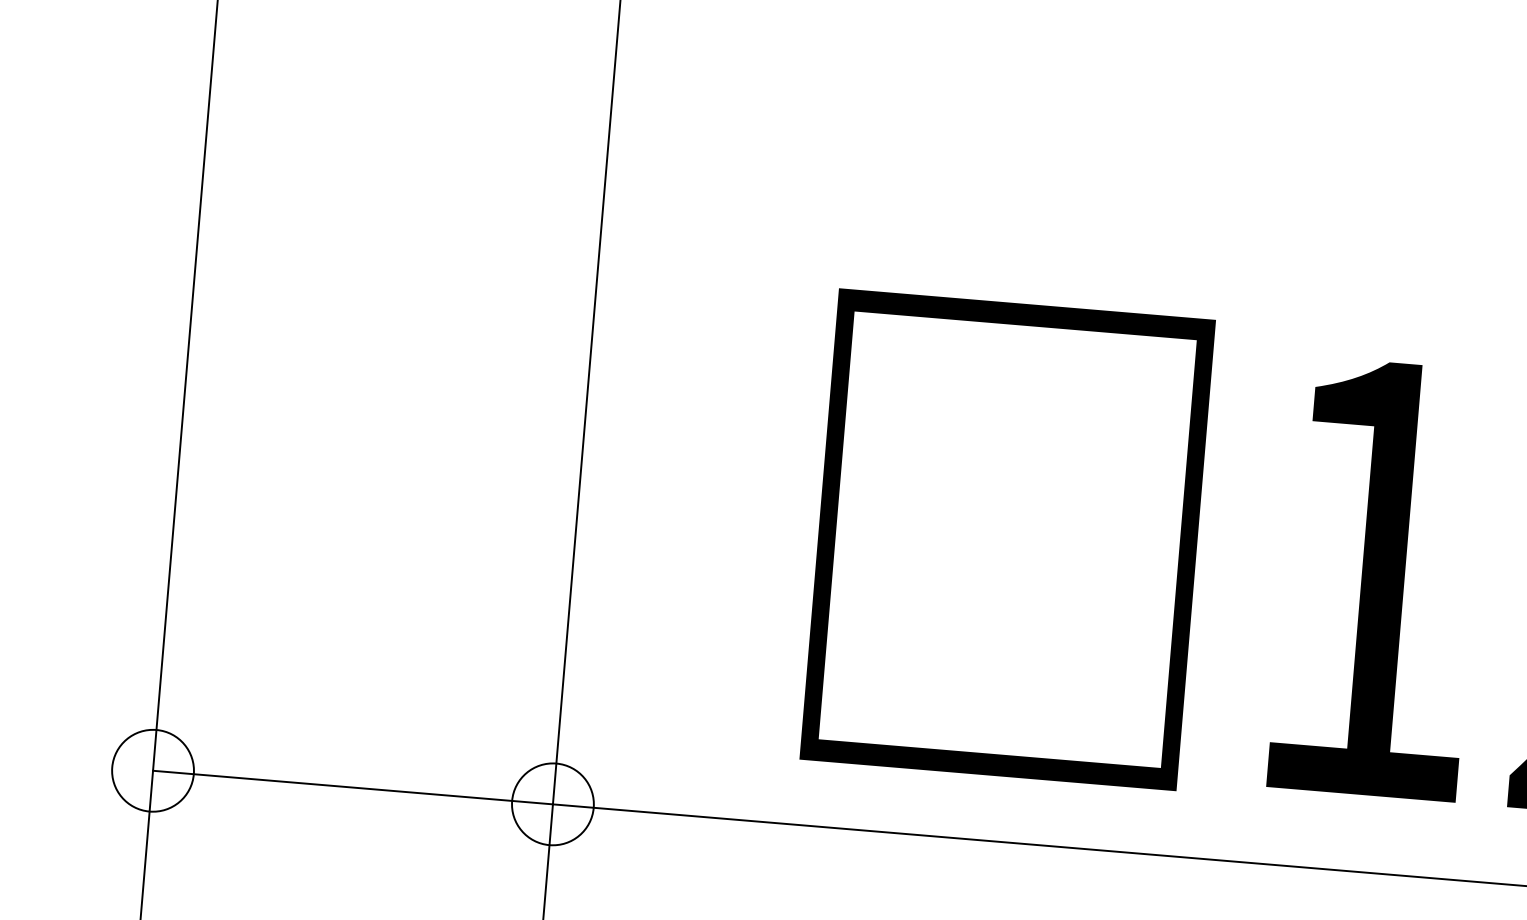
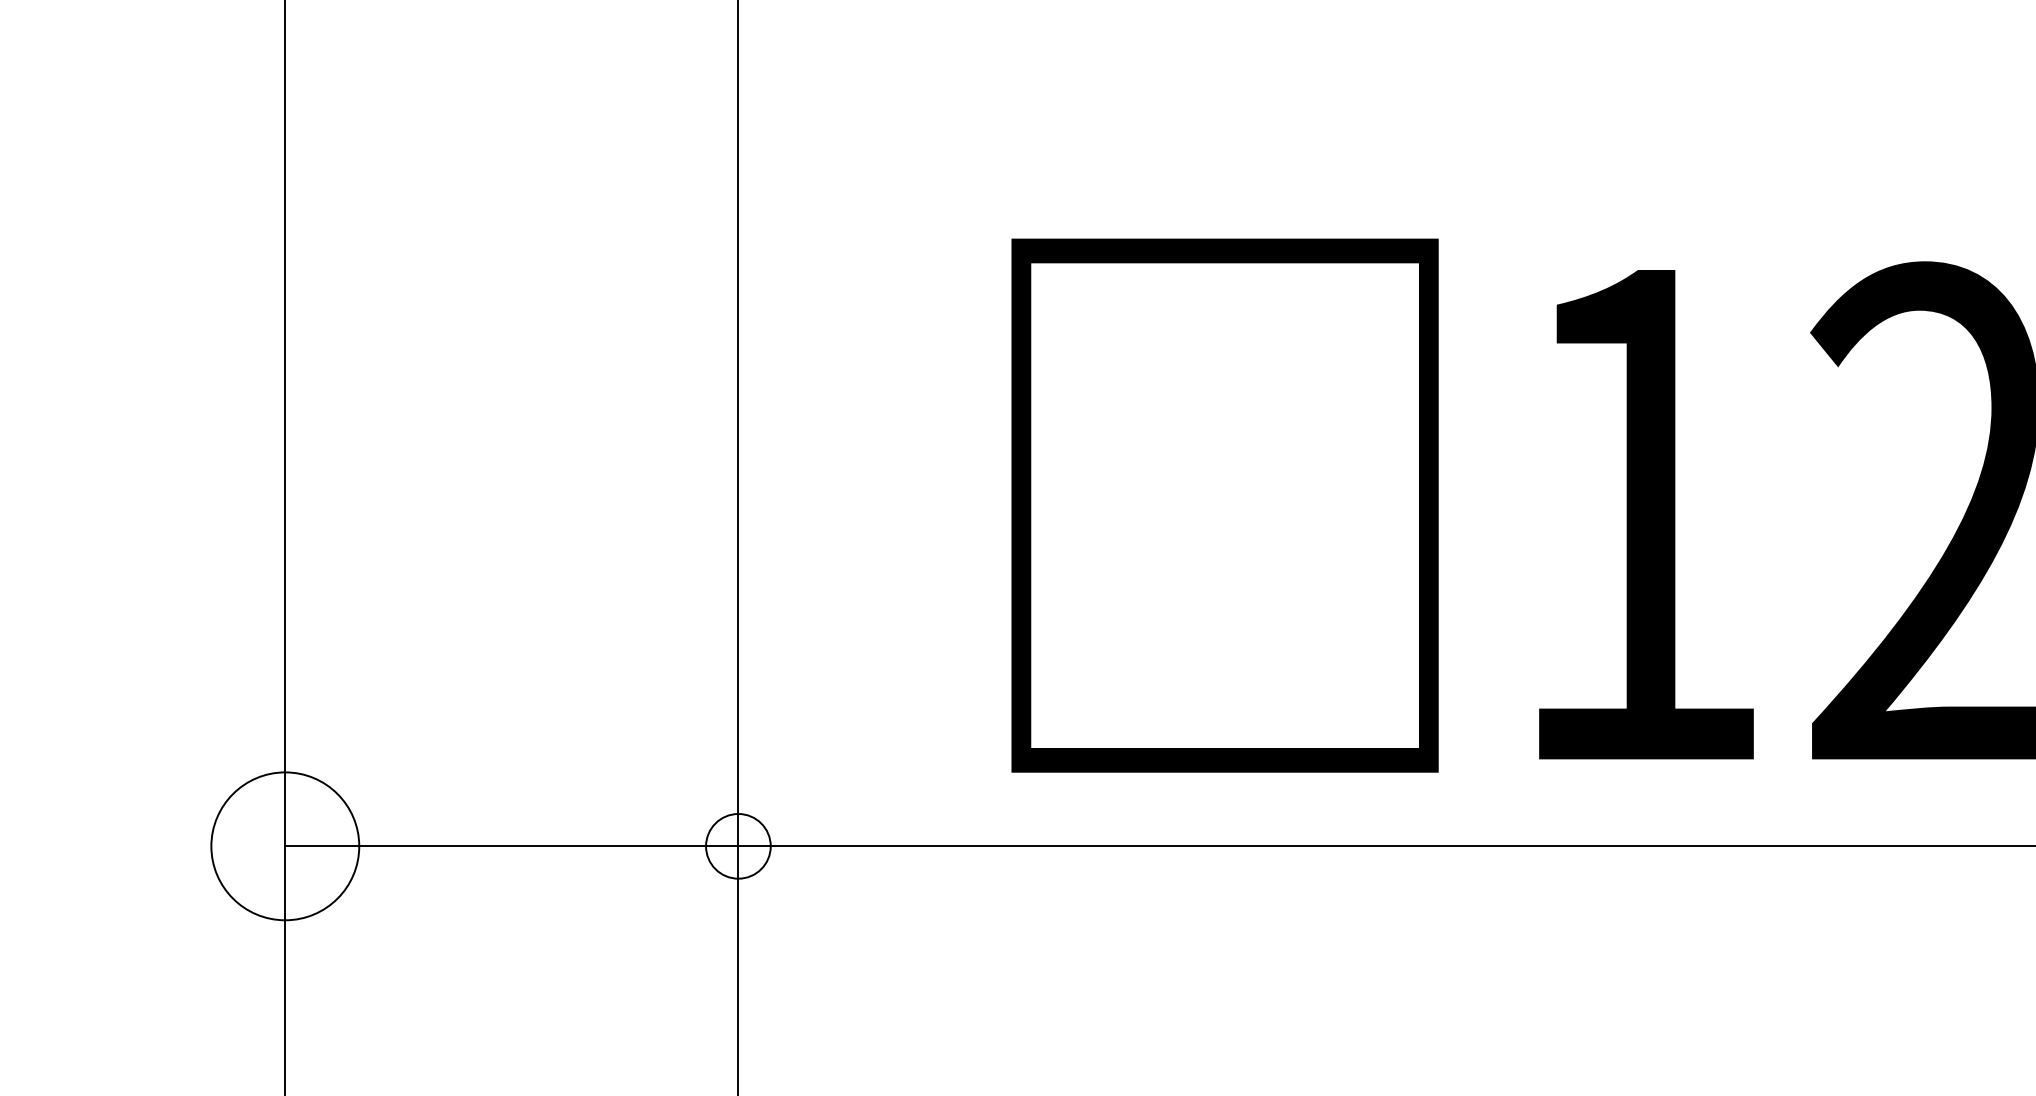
circle: (153, 770) -> (285, 846), size x1.6
circle: (553, 804) -> (738, 846), size x0.7

